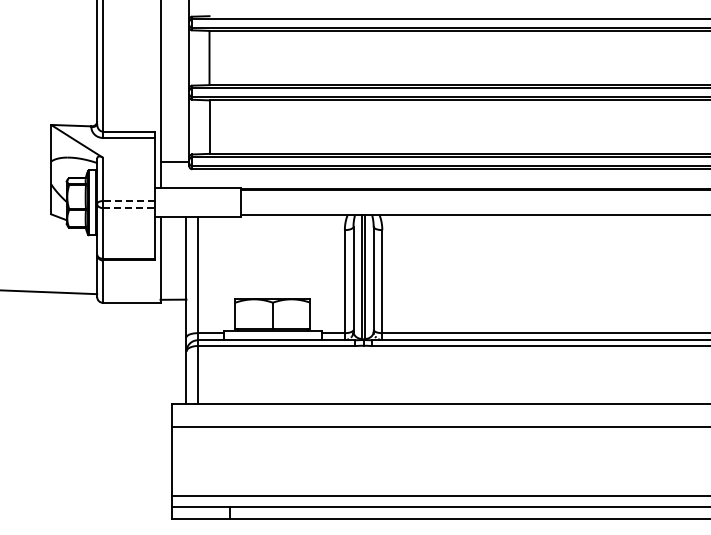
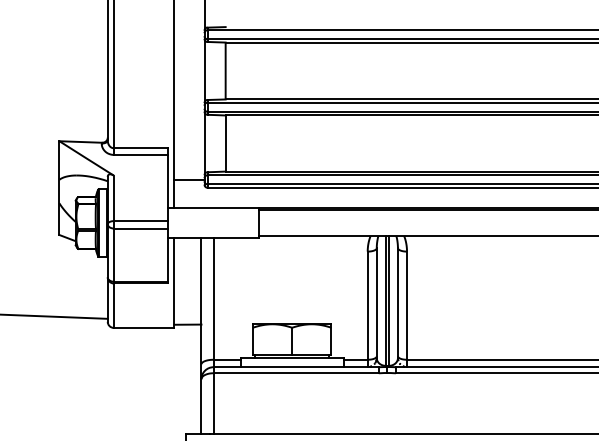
line: (128, 201) -> (140, 221), dashed -> solid
line: (128, 208) -> (140, 228), dashed -> solid

